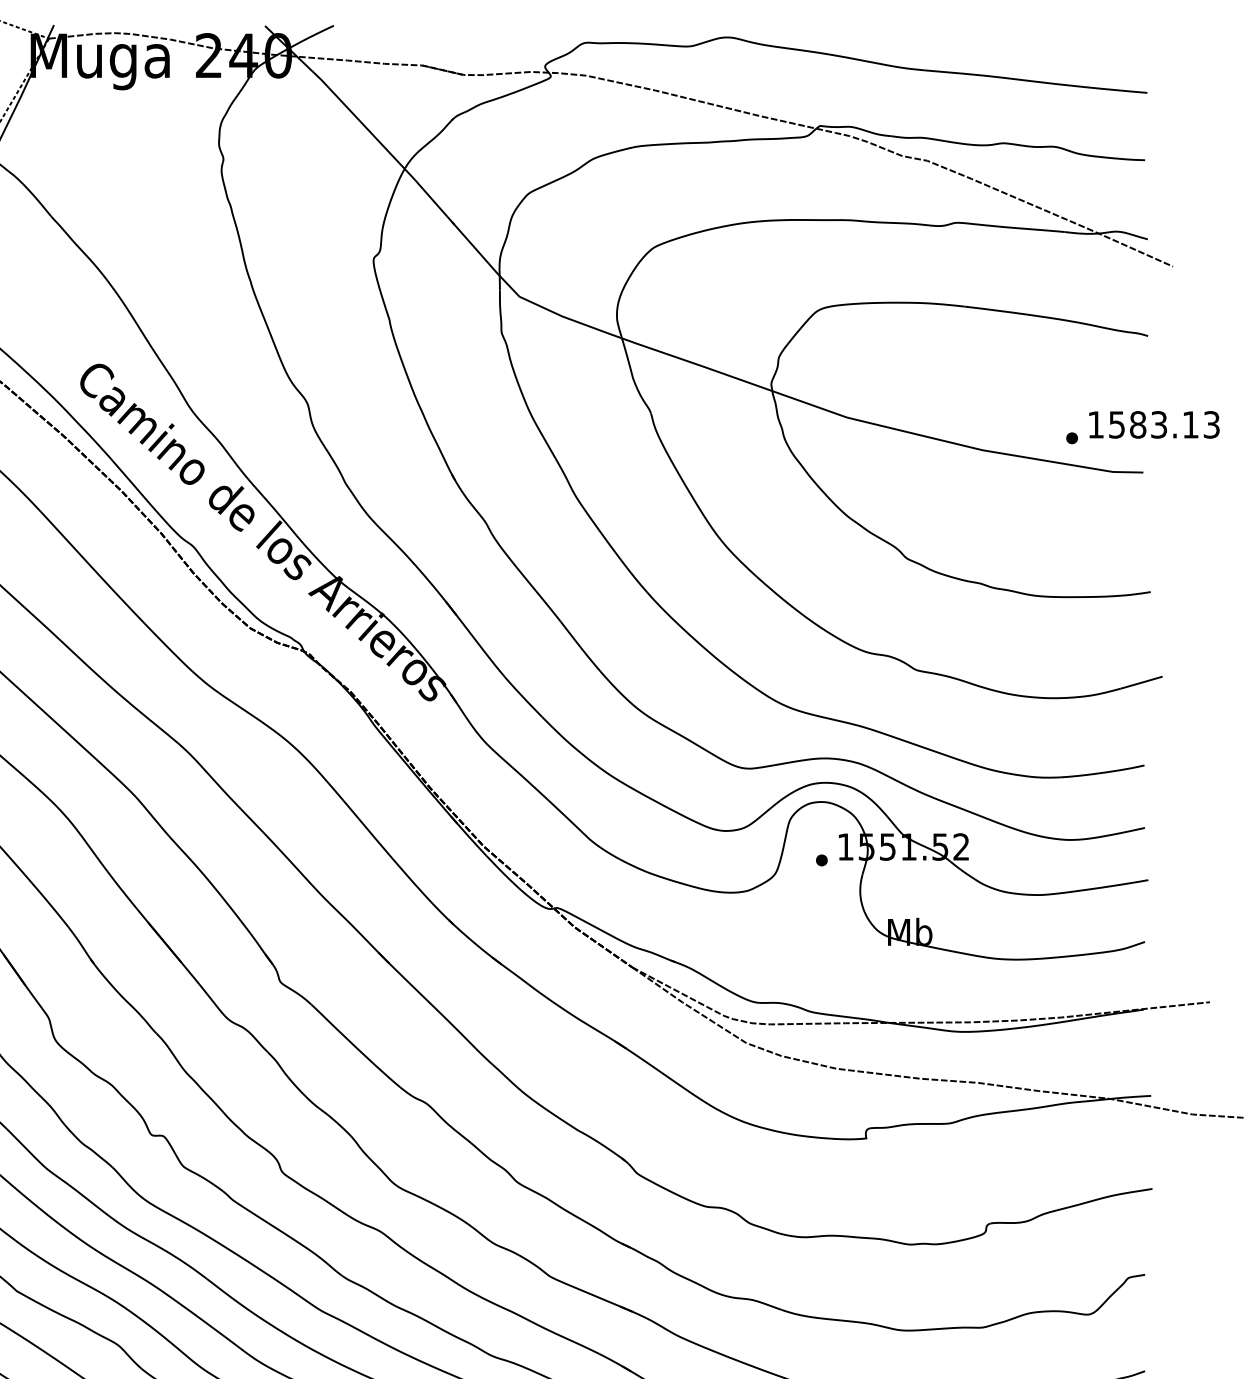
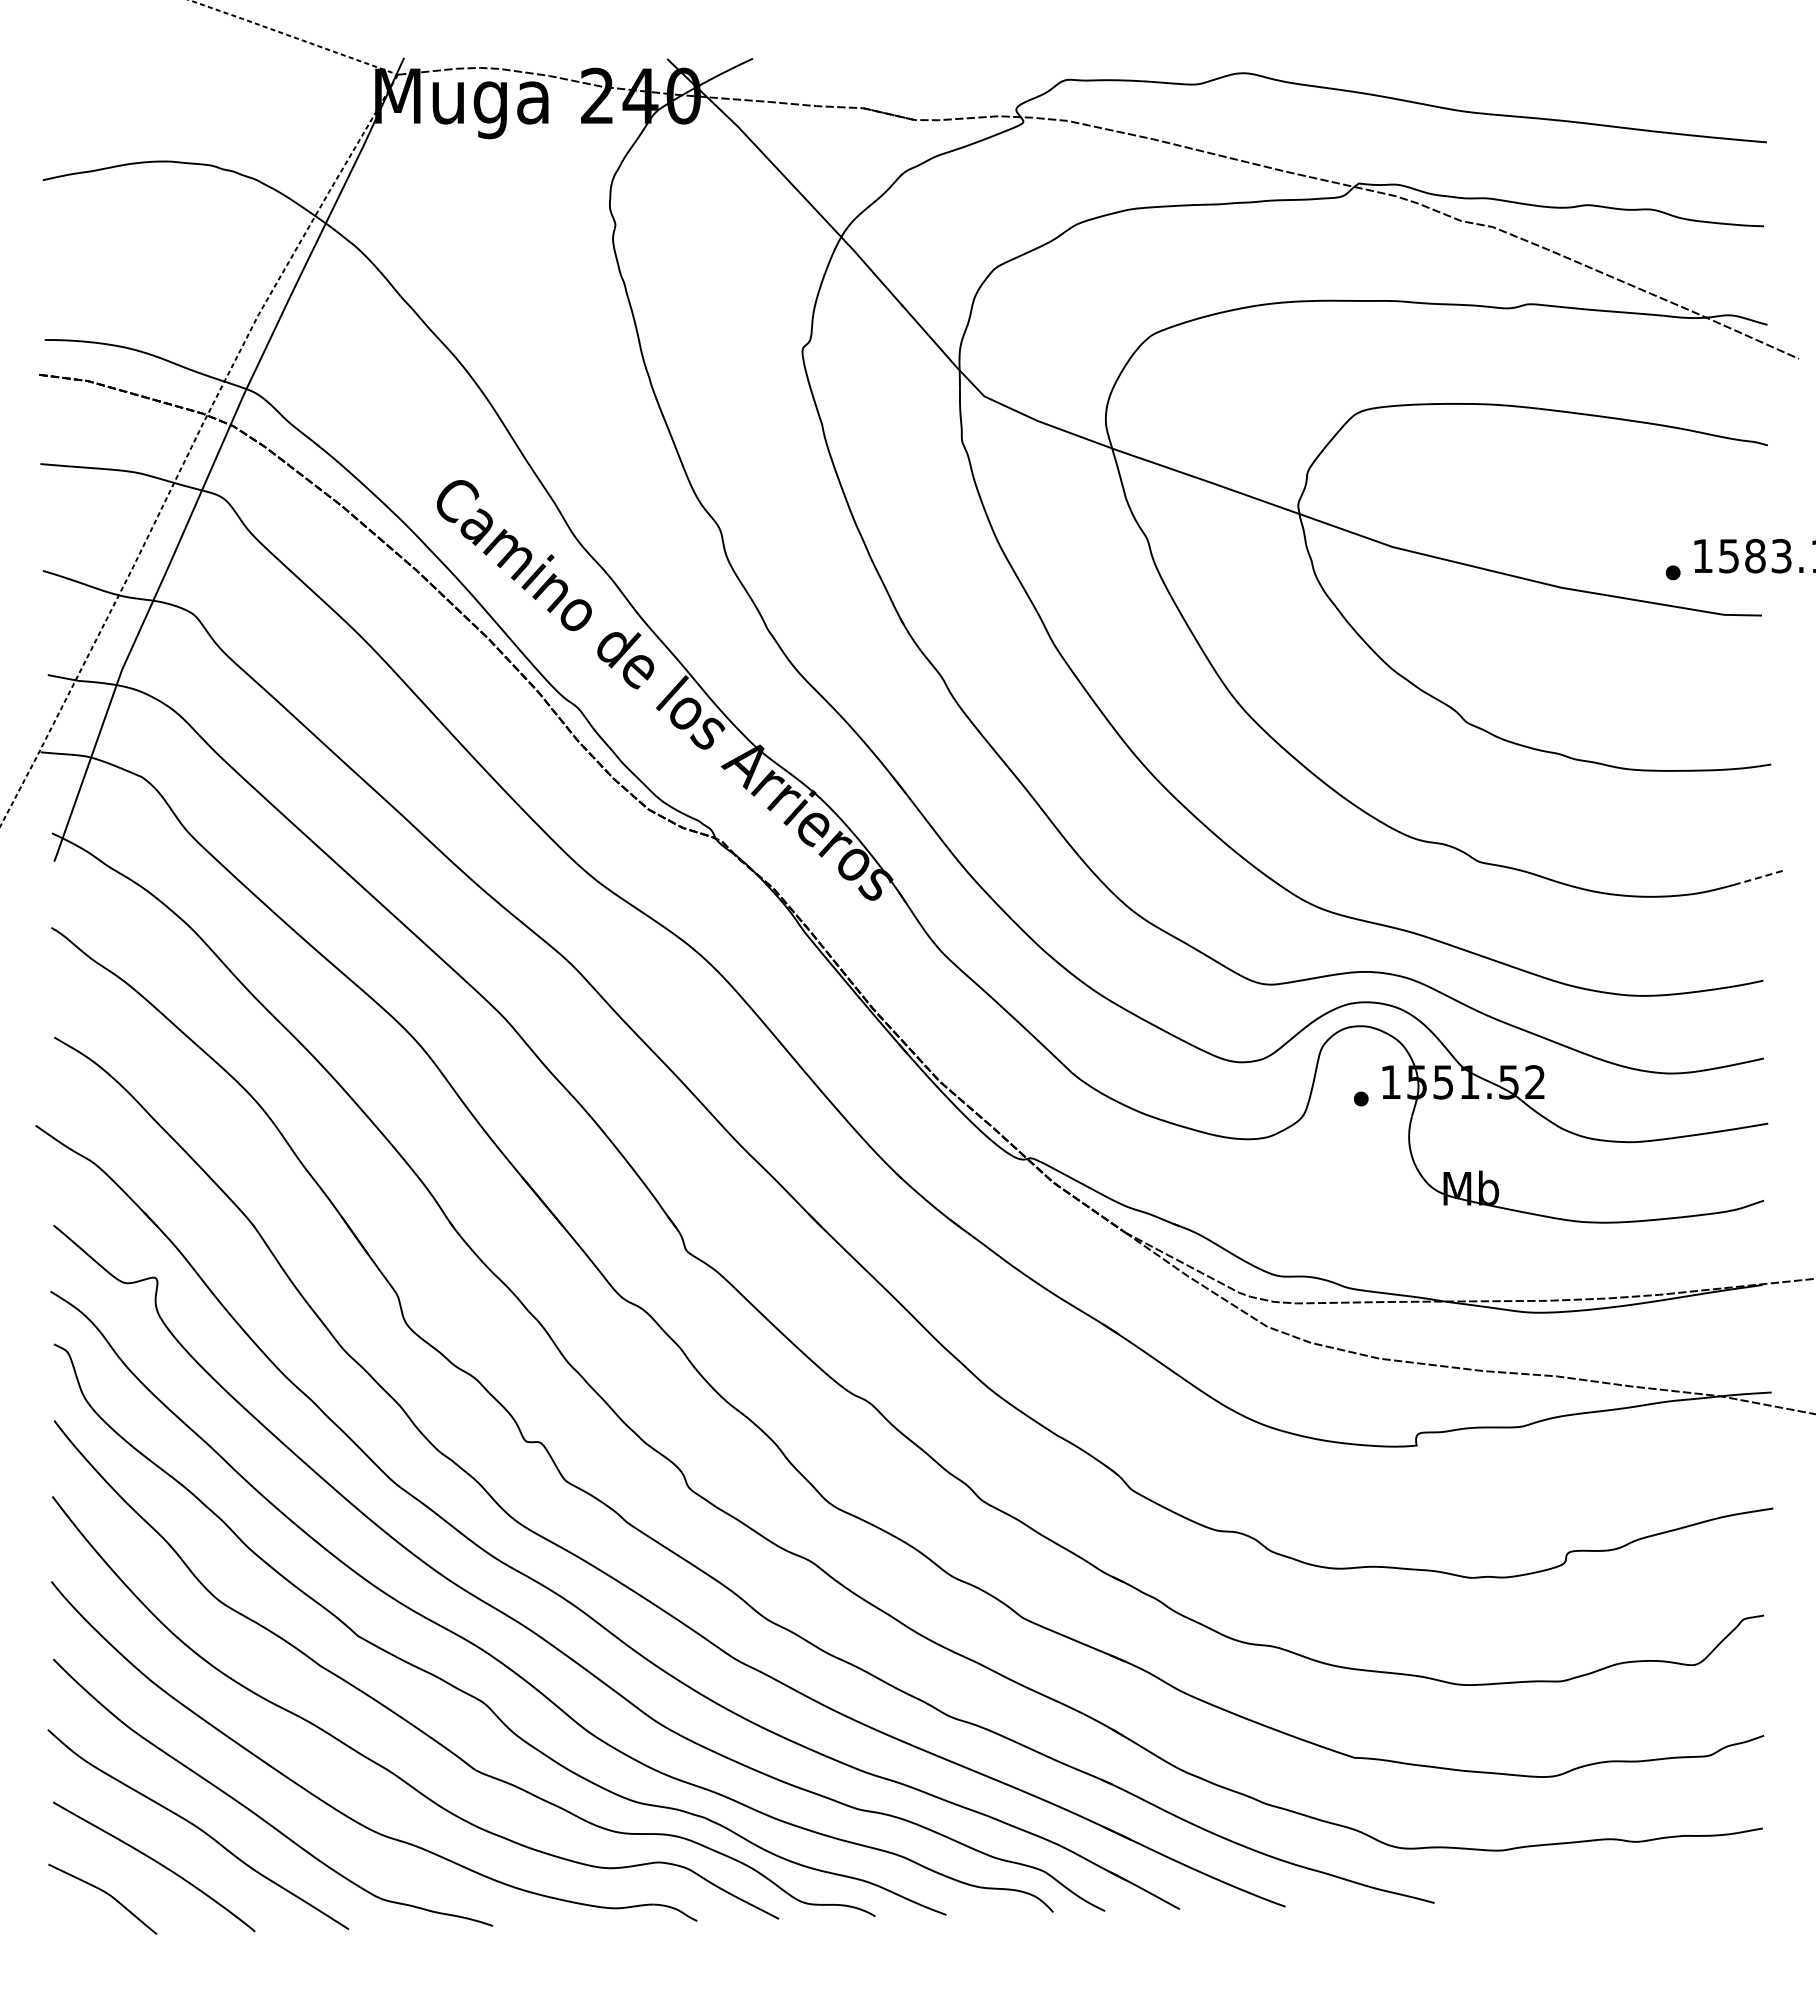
line: (1142, 682) -> (1760, 877), solid -> dashed

